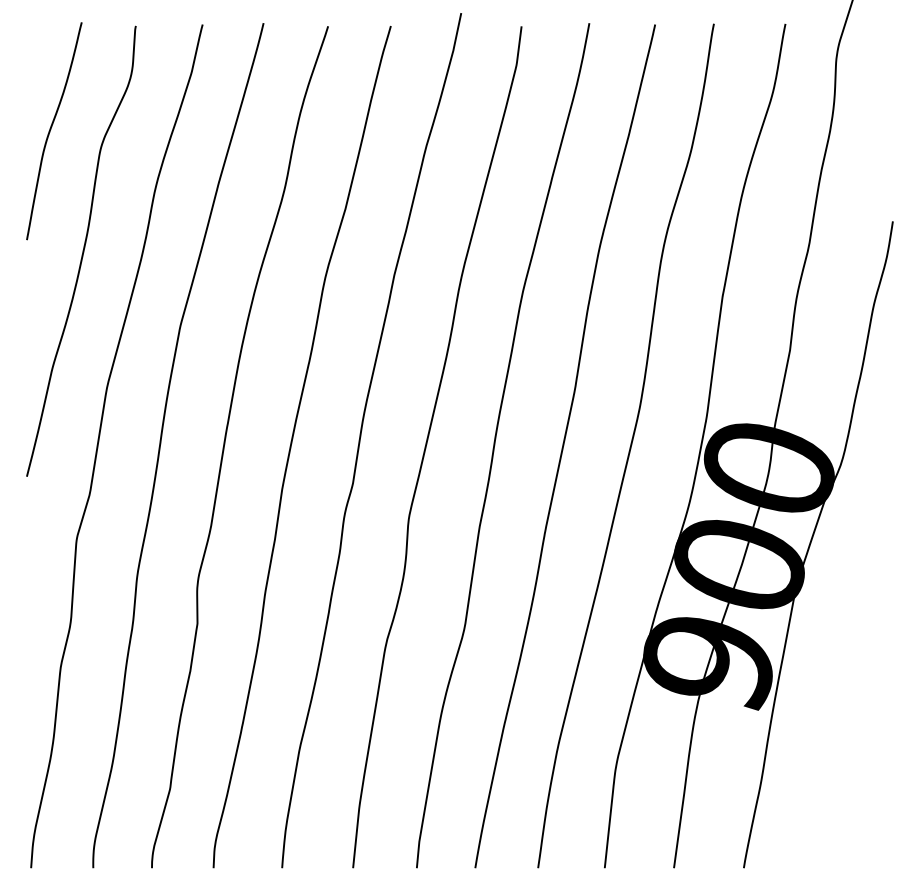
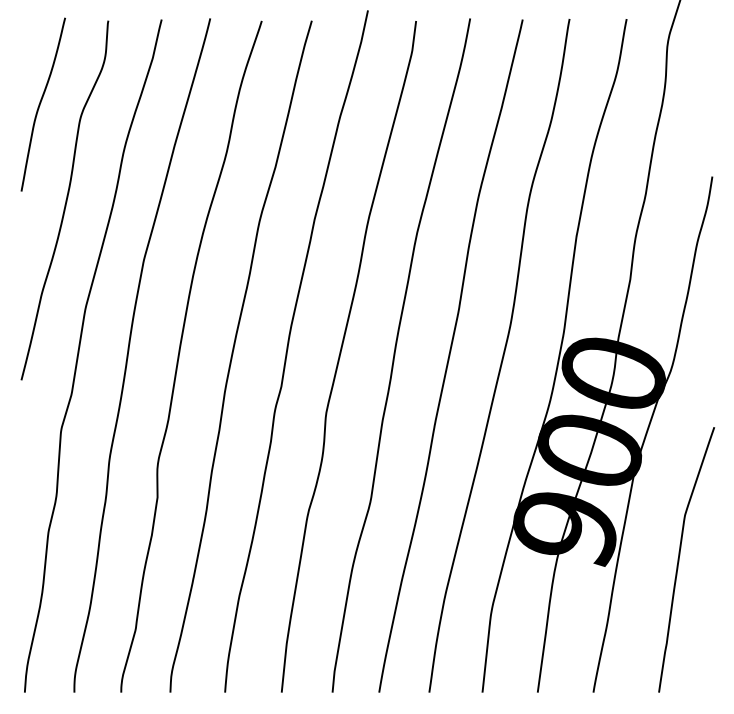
curve: (851, 701) -> (679, 559), added

